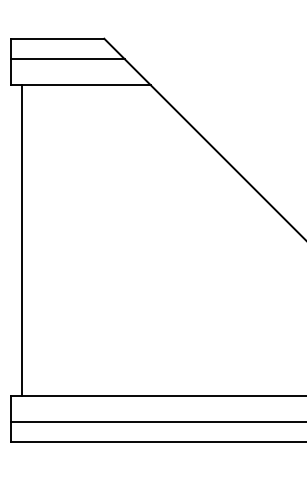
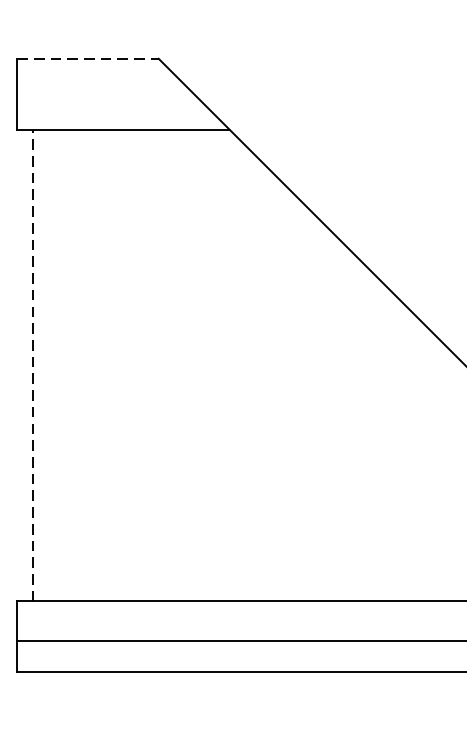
line: (57, 38) -> (87, 58), solid -> dashed
line: (67, 59) -> (102, 90), removed
line: (21, 240) -> (32, 365), solid -> dashed

